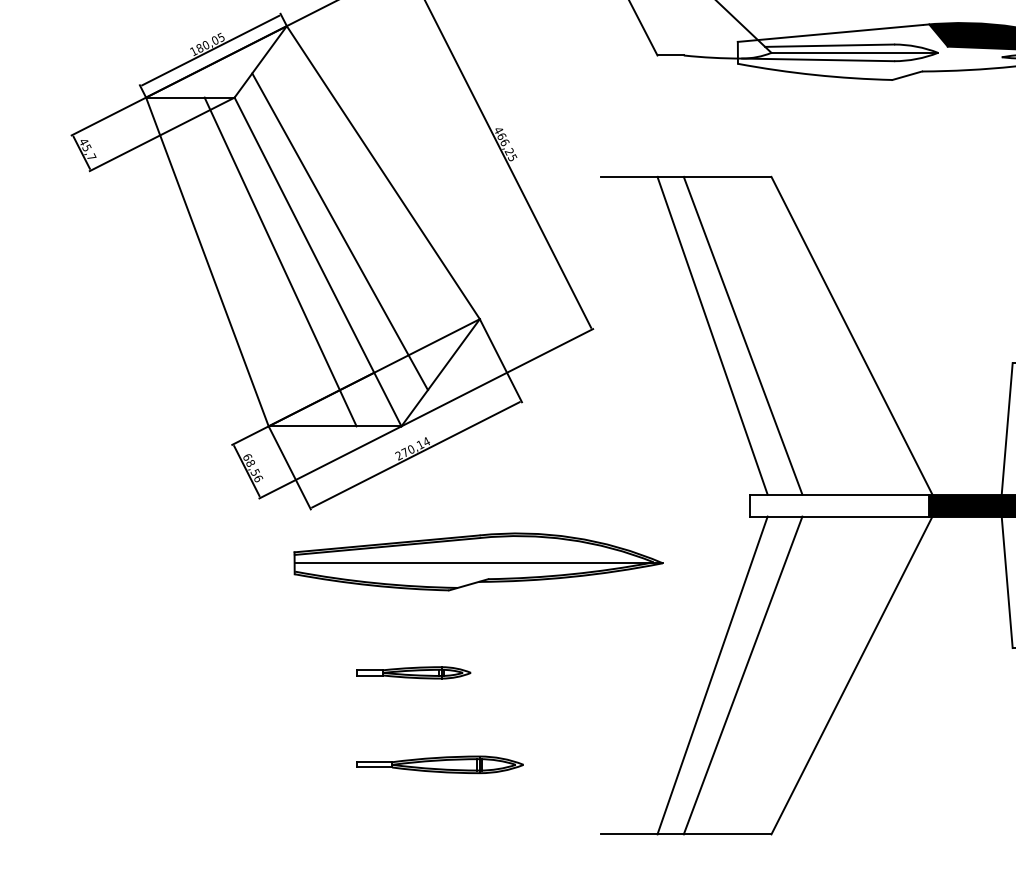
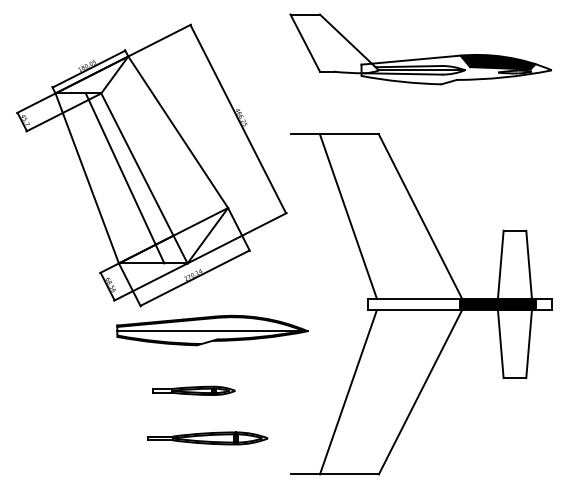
line: (339, 231) -> (155, 162), removed
line: (741, 335) -> (363, 216), removed
part: (478, 561) -> (212, 330), moved
part: (412, 672) -> (193, 390), size x1.4
line: (741, 675) -> (363, 392), removed
part: (439, 764) -> (207, 438), size x1.4

